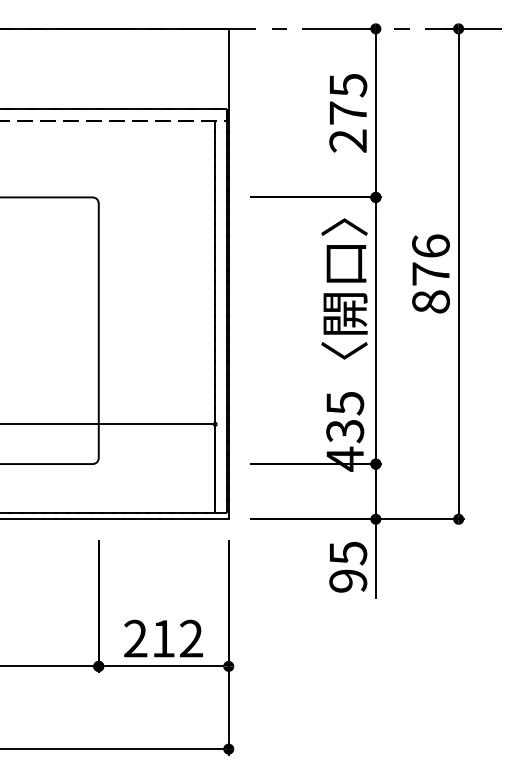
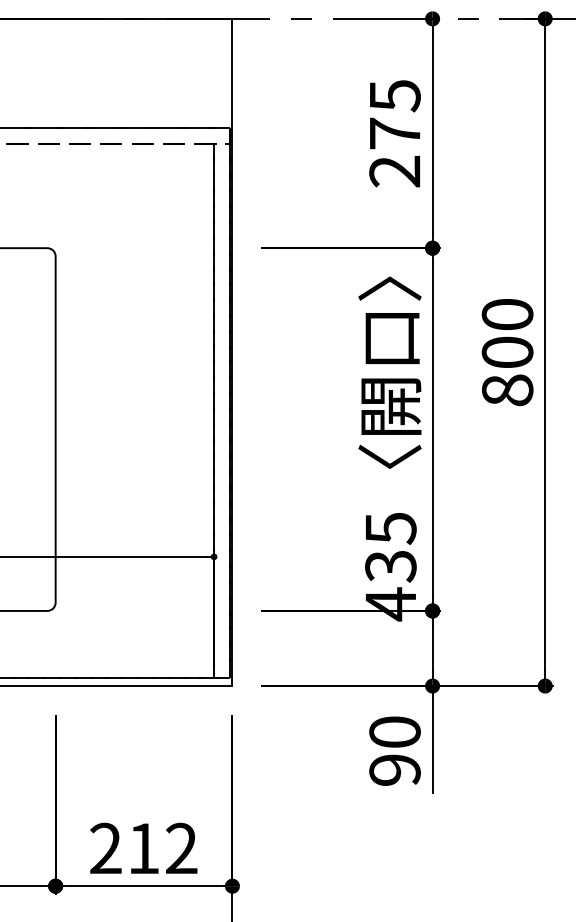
text: (430, 259) -> (506, 332), 876 -> 800
text: (348, 553) -> (395, 732), 95 -> 90

